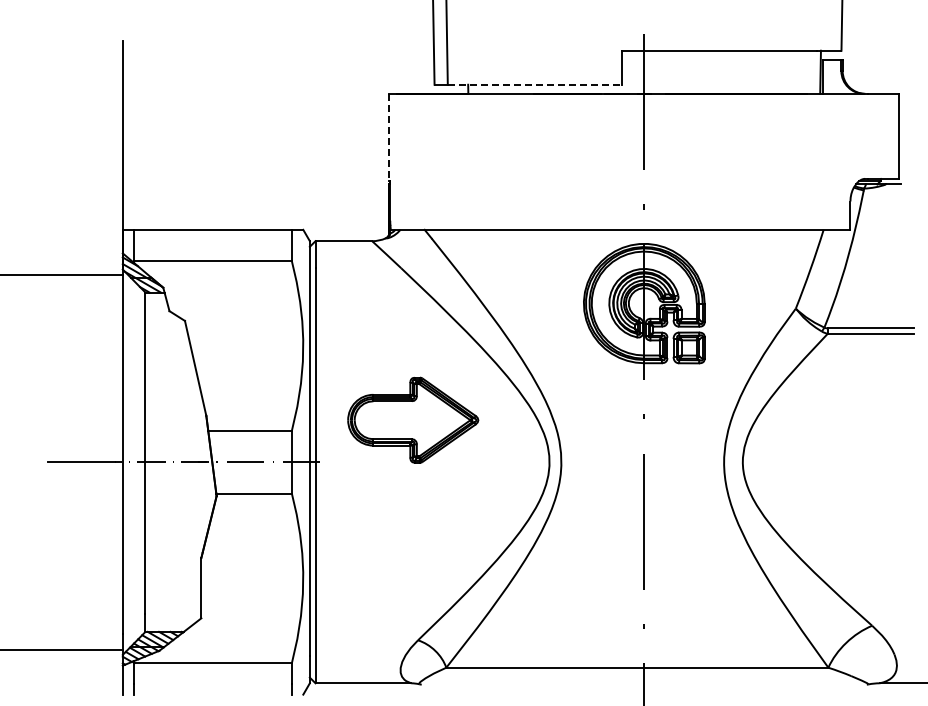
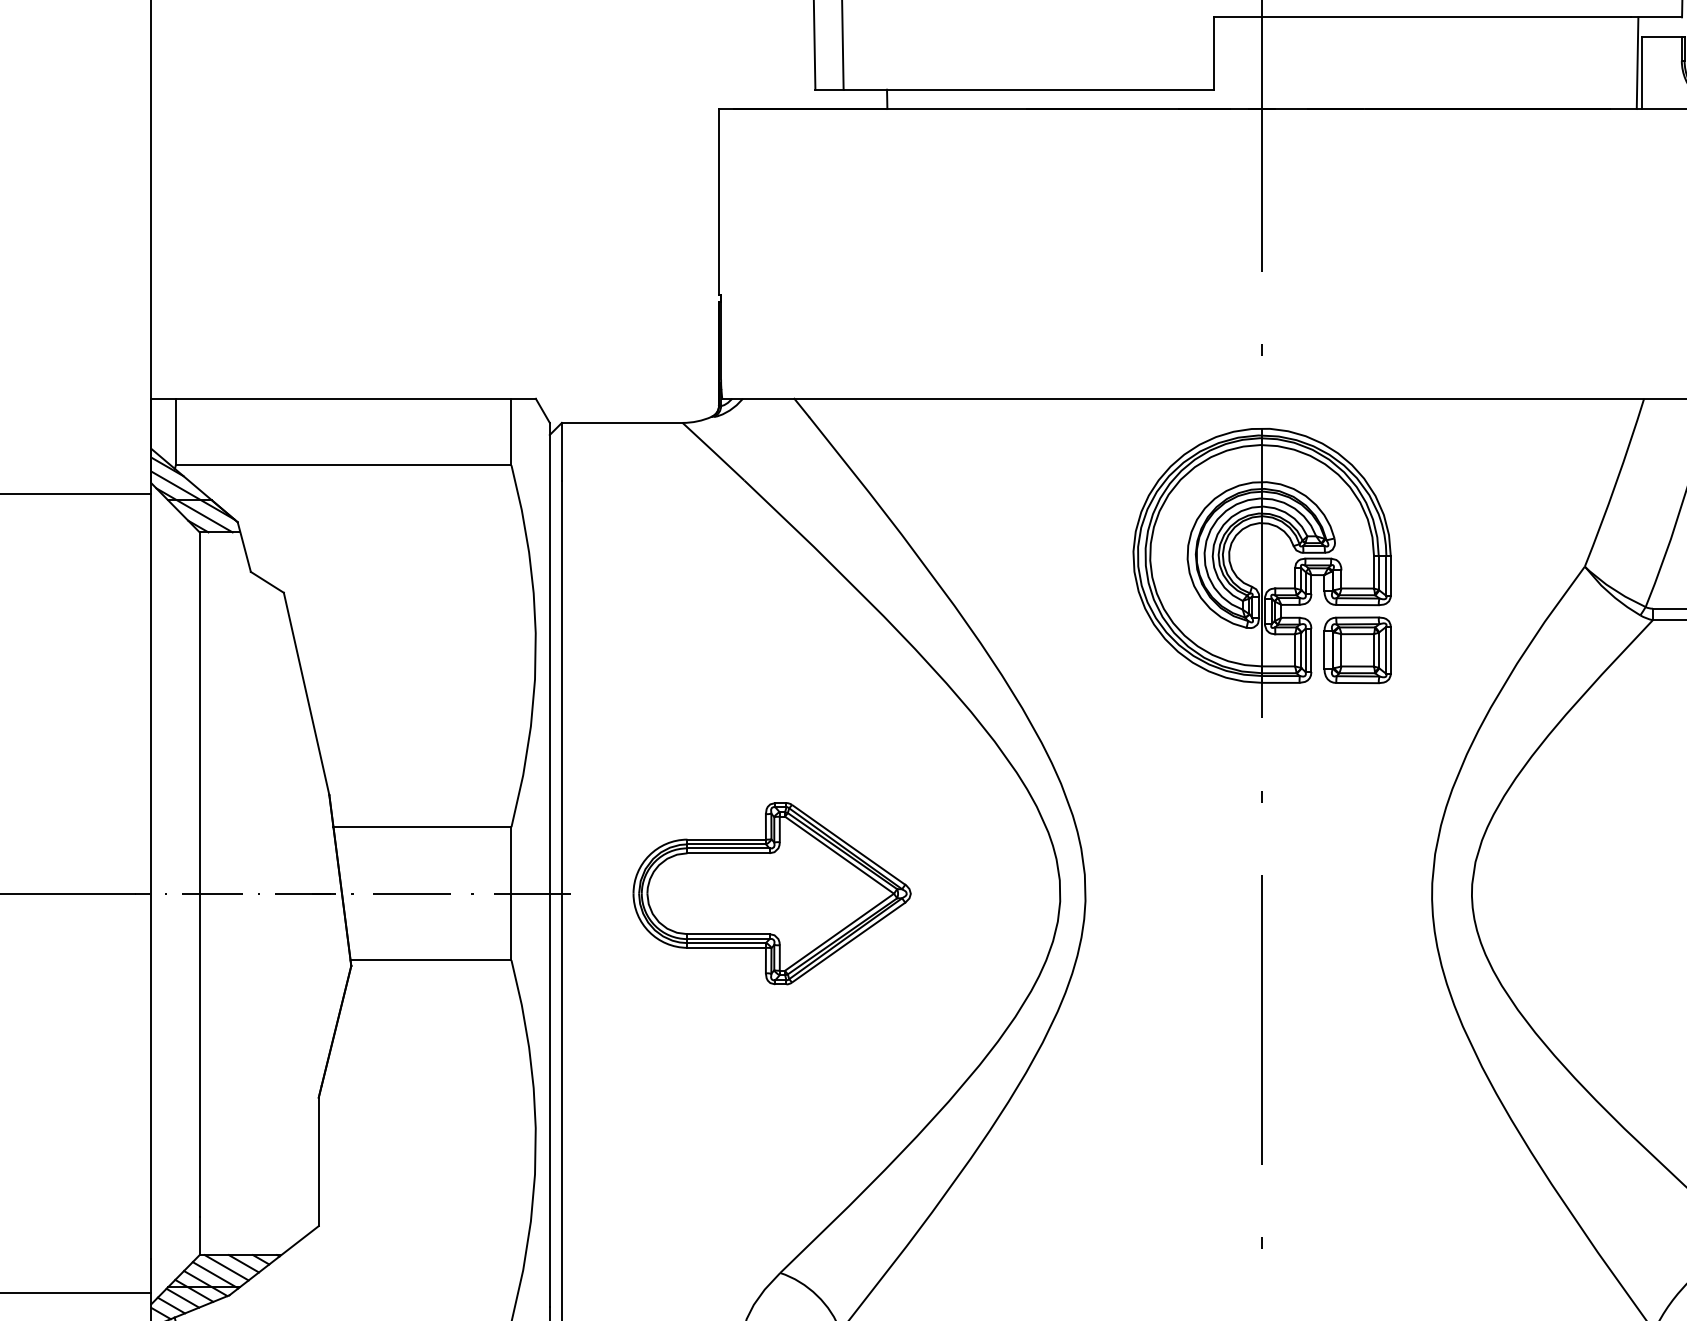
line: (534, 84) -> (1028, 89), dashed -> solid
line: (389, 137) -> (719, 202), dashed -> solid
part: (413, 419) -> (772, 892), moved

